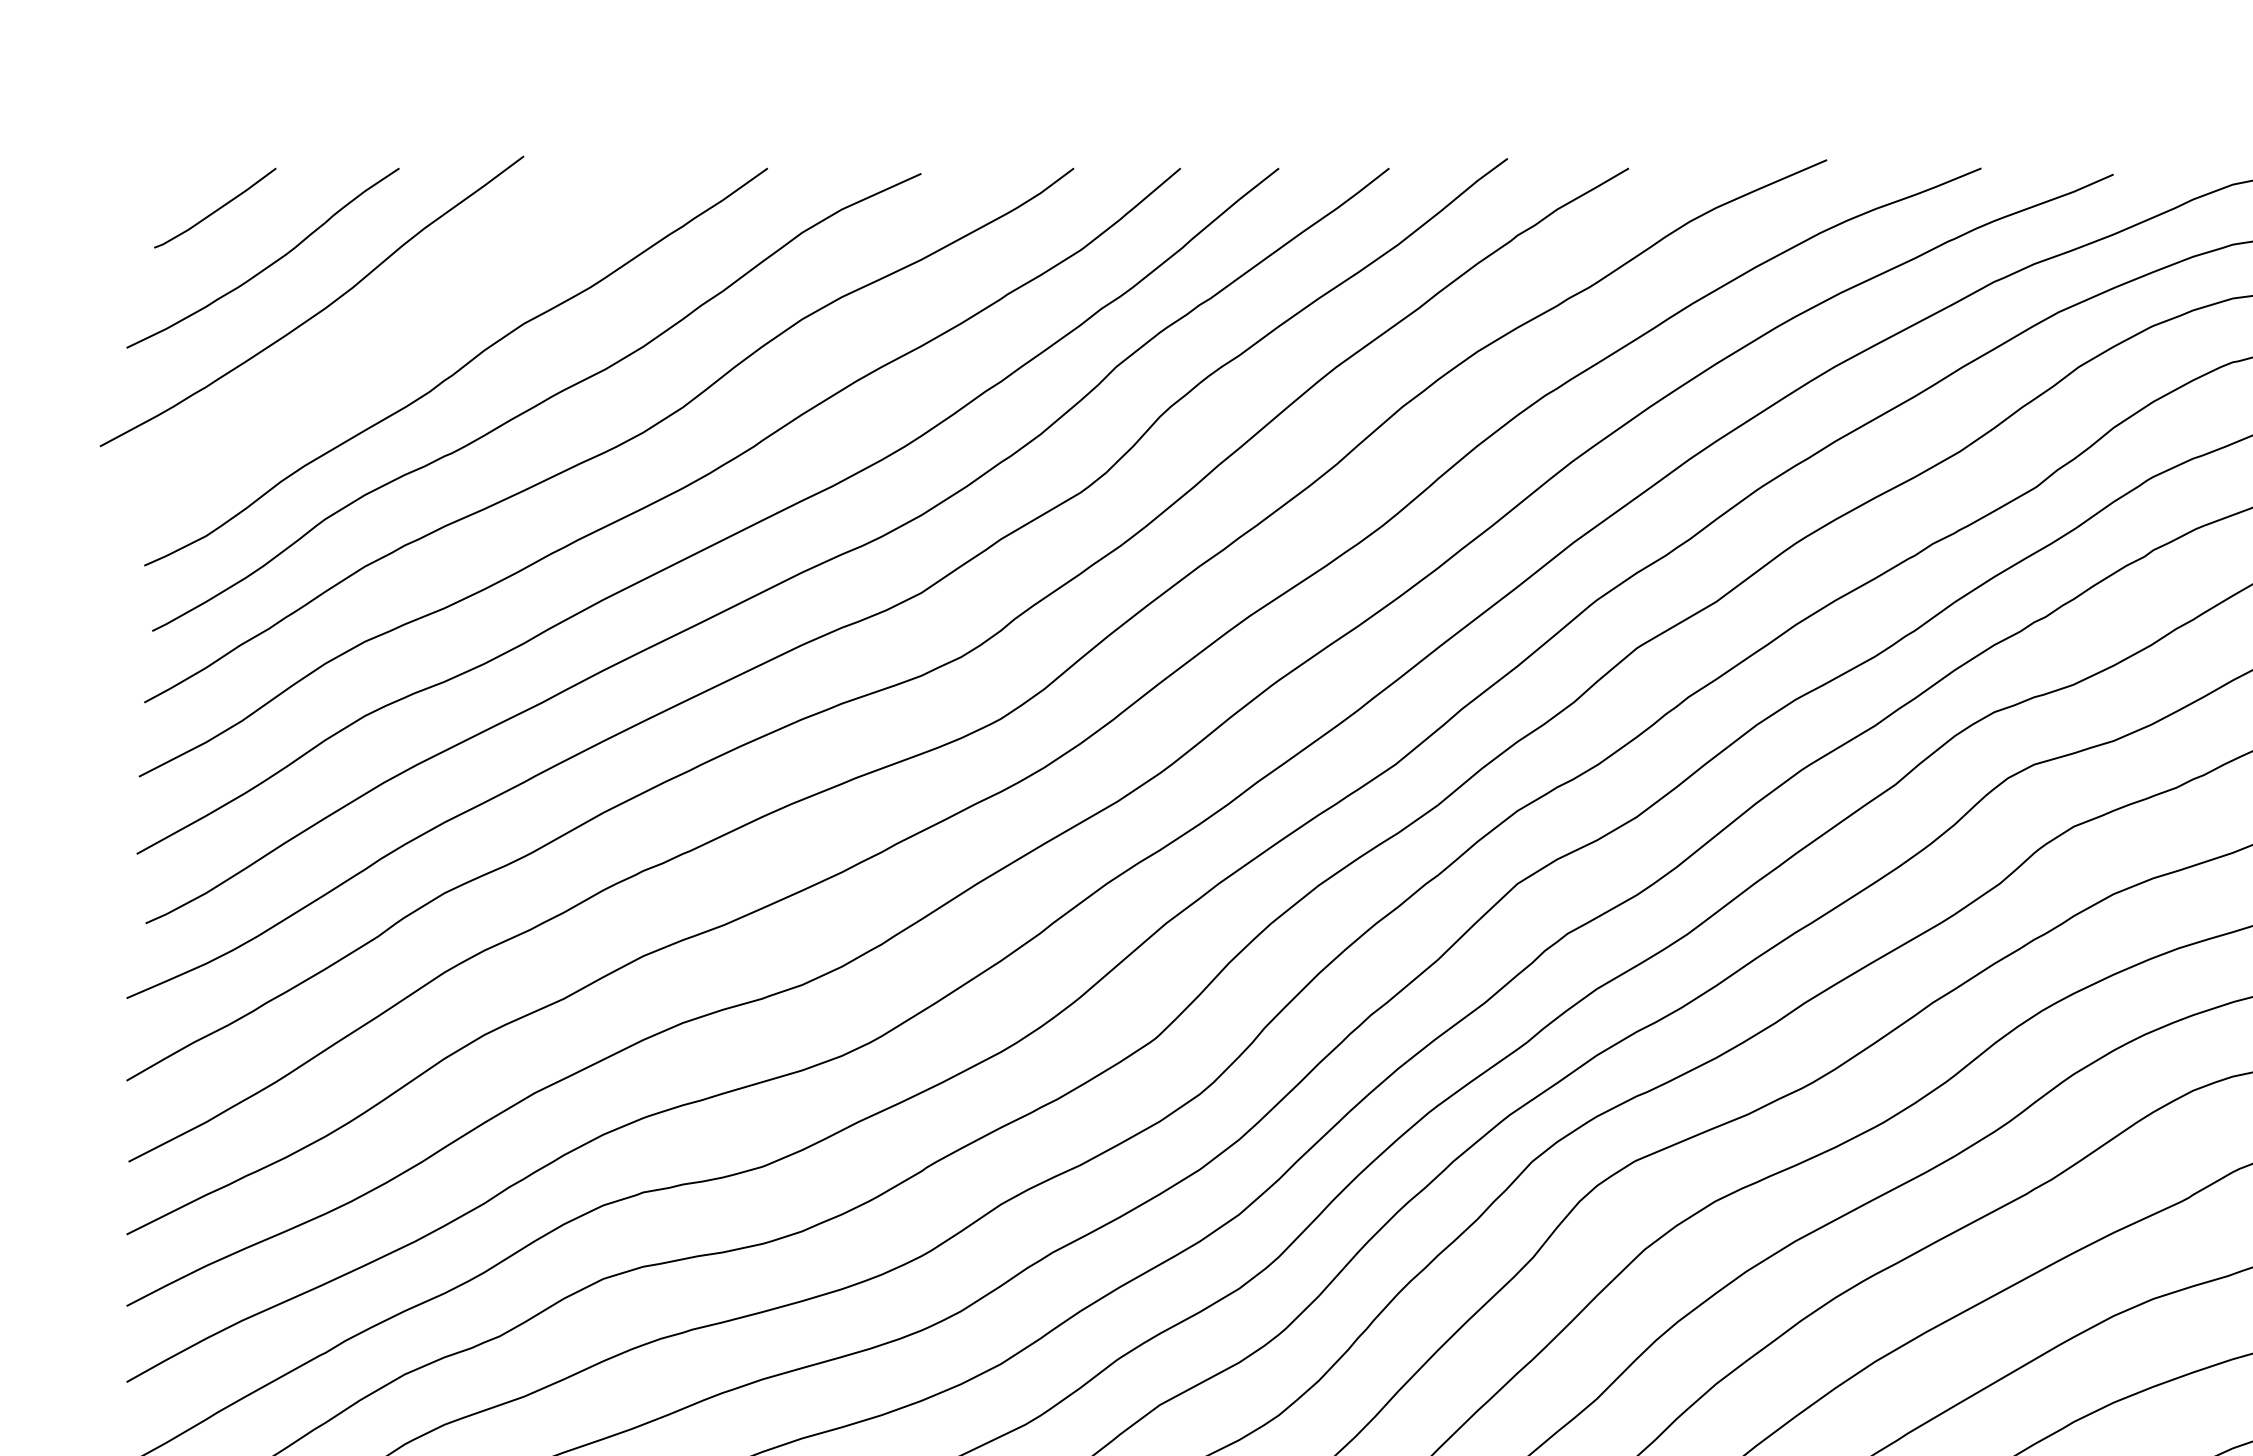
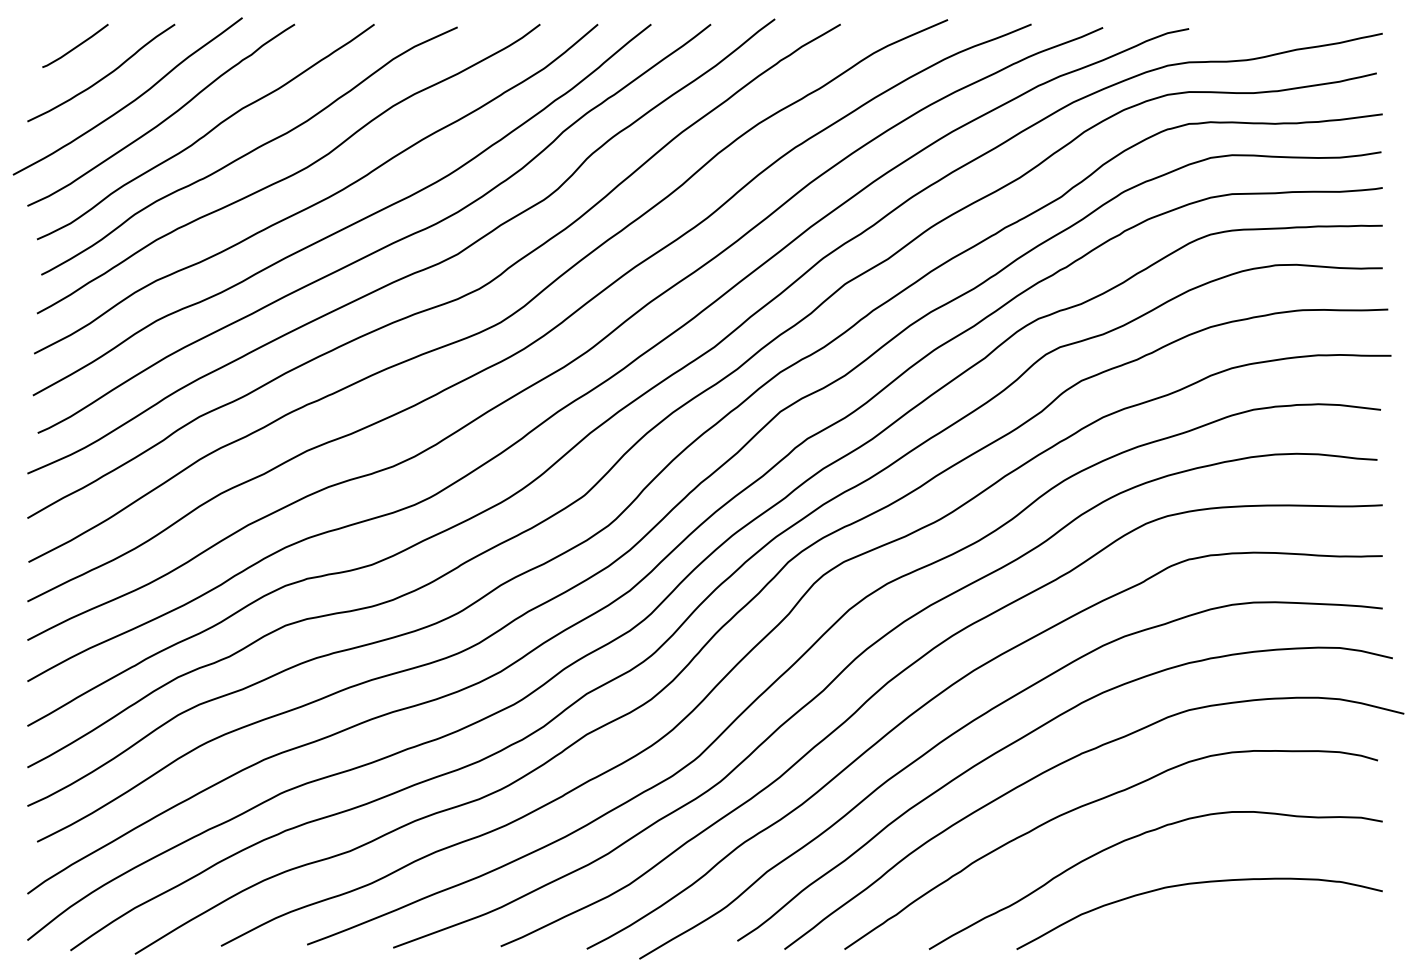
curve: (381, 342) -> (165, 118), added

